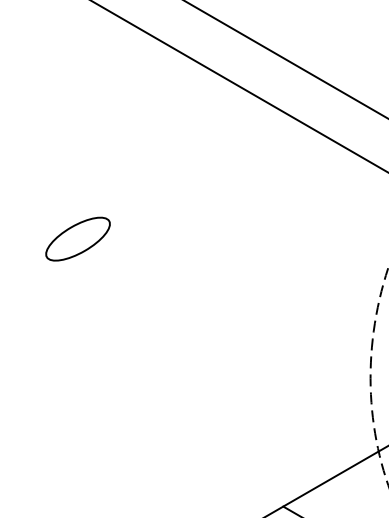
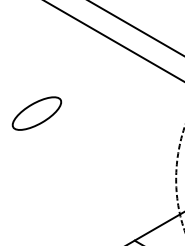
part: (78, 239) -> (37, 113), size x1.6

